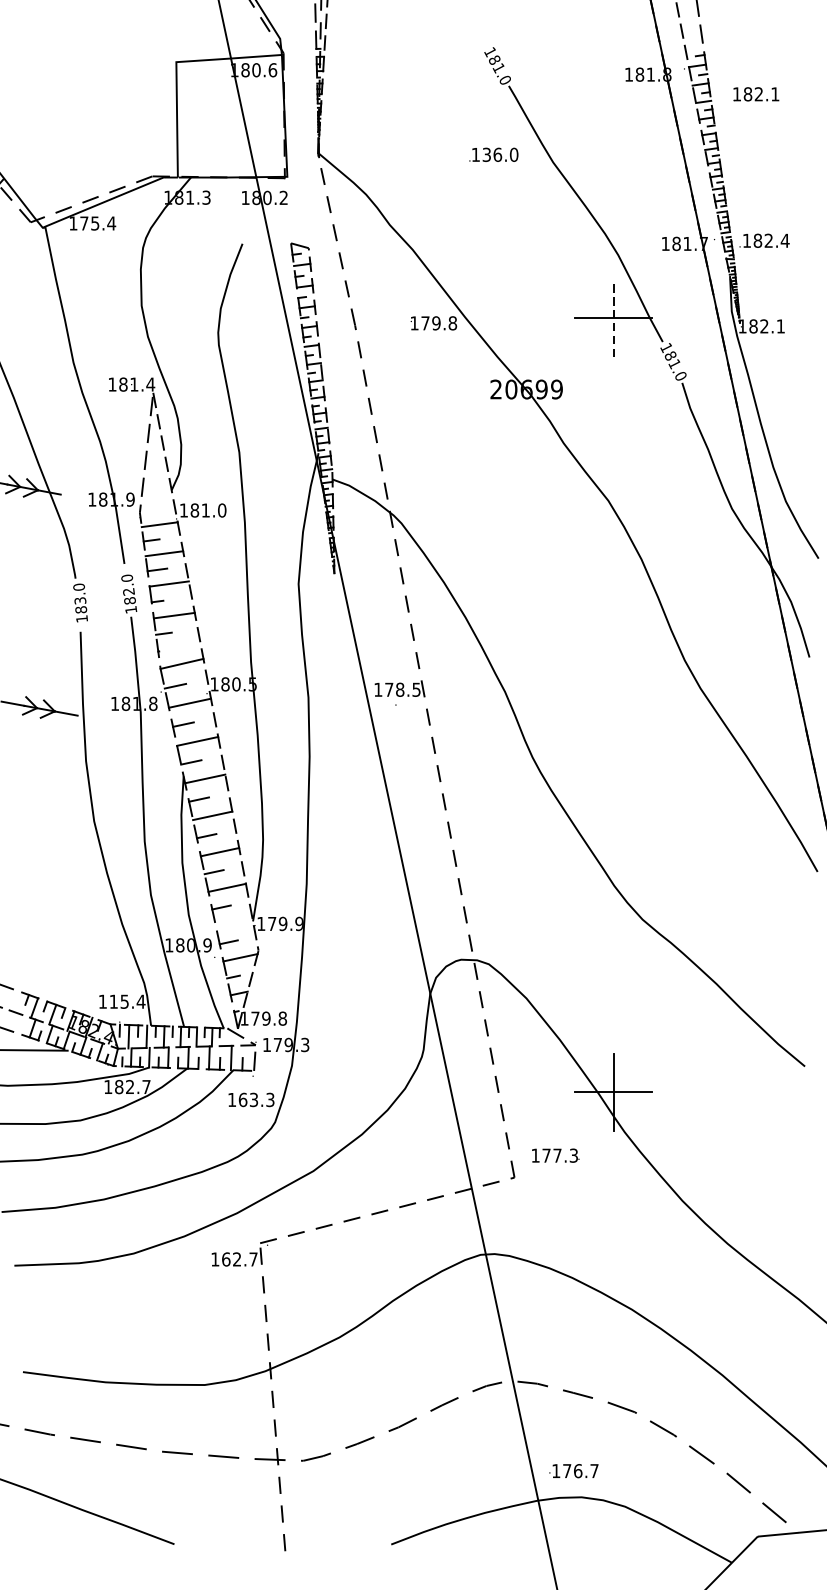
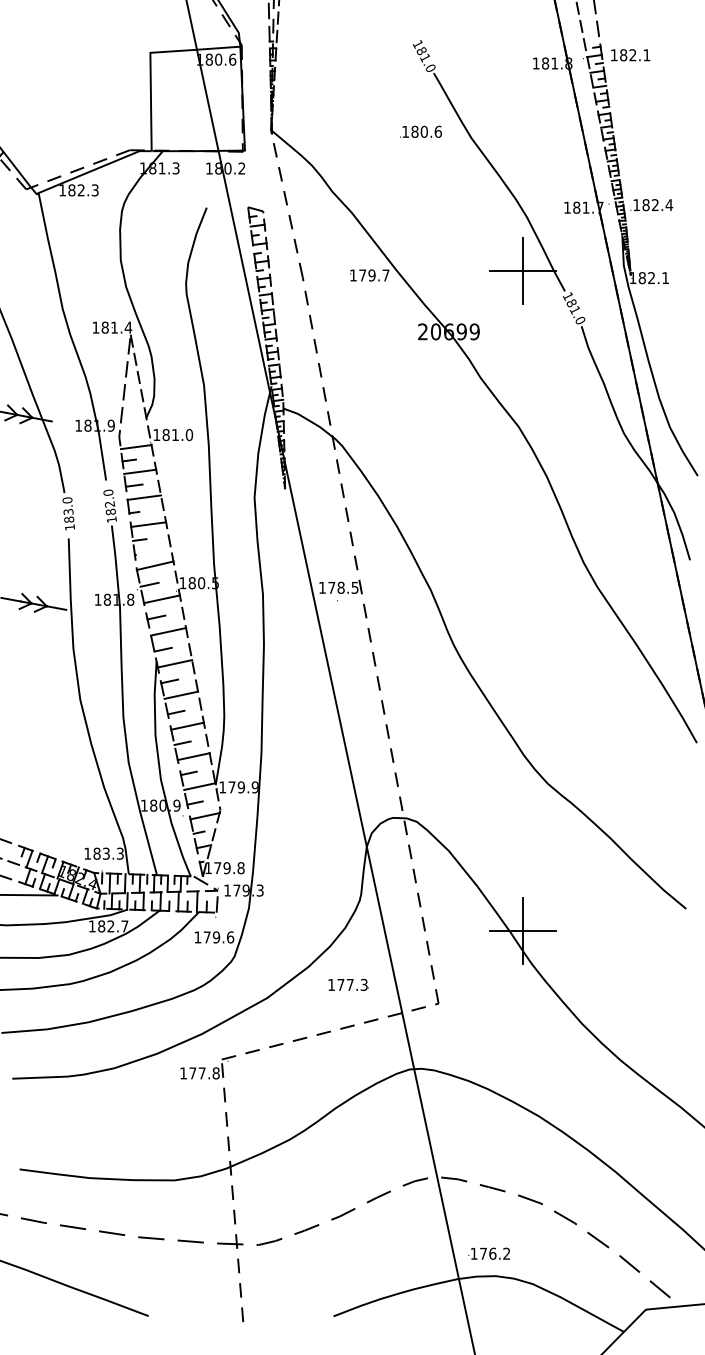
text: (756, 94) -> (630, 55), moved
text: (500, 154) -> (426, 131), 136.0 -> 180.6
text: (97, 223) -> (83, 190), 175.4 -> 182.3
line: (614, 318) -> (523, 271), dashed -> solid
text: (452, 323) -> (385, 275), 179.8 -> 179.7
line: (234, 922) -> (199, 786), added
text: (127, 1001) -> (108, 853), 115.4 -> 183.3
text: (256, 1100) -> (218, 937), 163.3 -> 179.6
text: (555, 1155) -> (348, 984), moved
text: (239, 1259) -> (204, 1073), 162.7 -> 177.8
text: (594, 1470) -> (506, 1253), 176.7 -> 176.2

